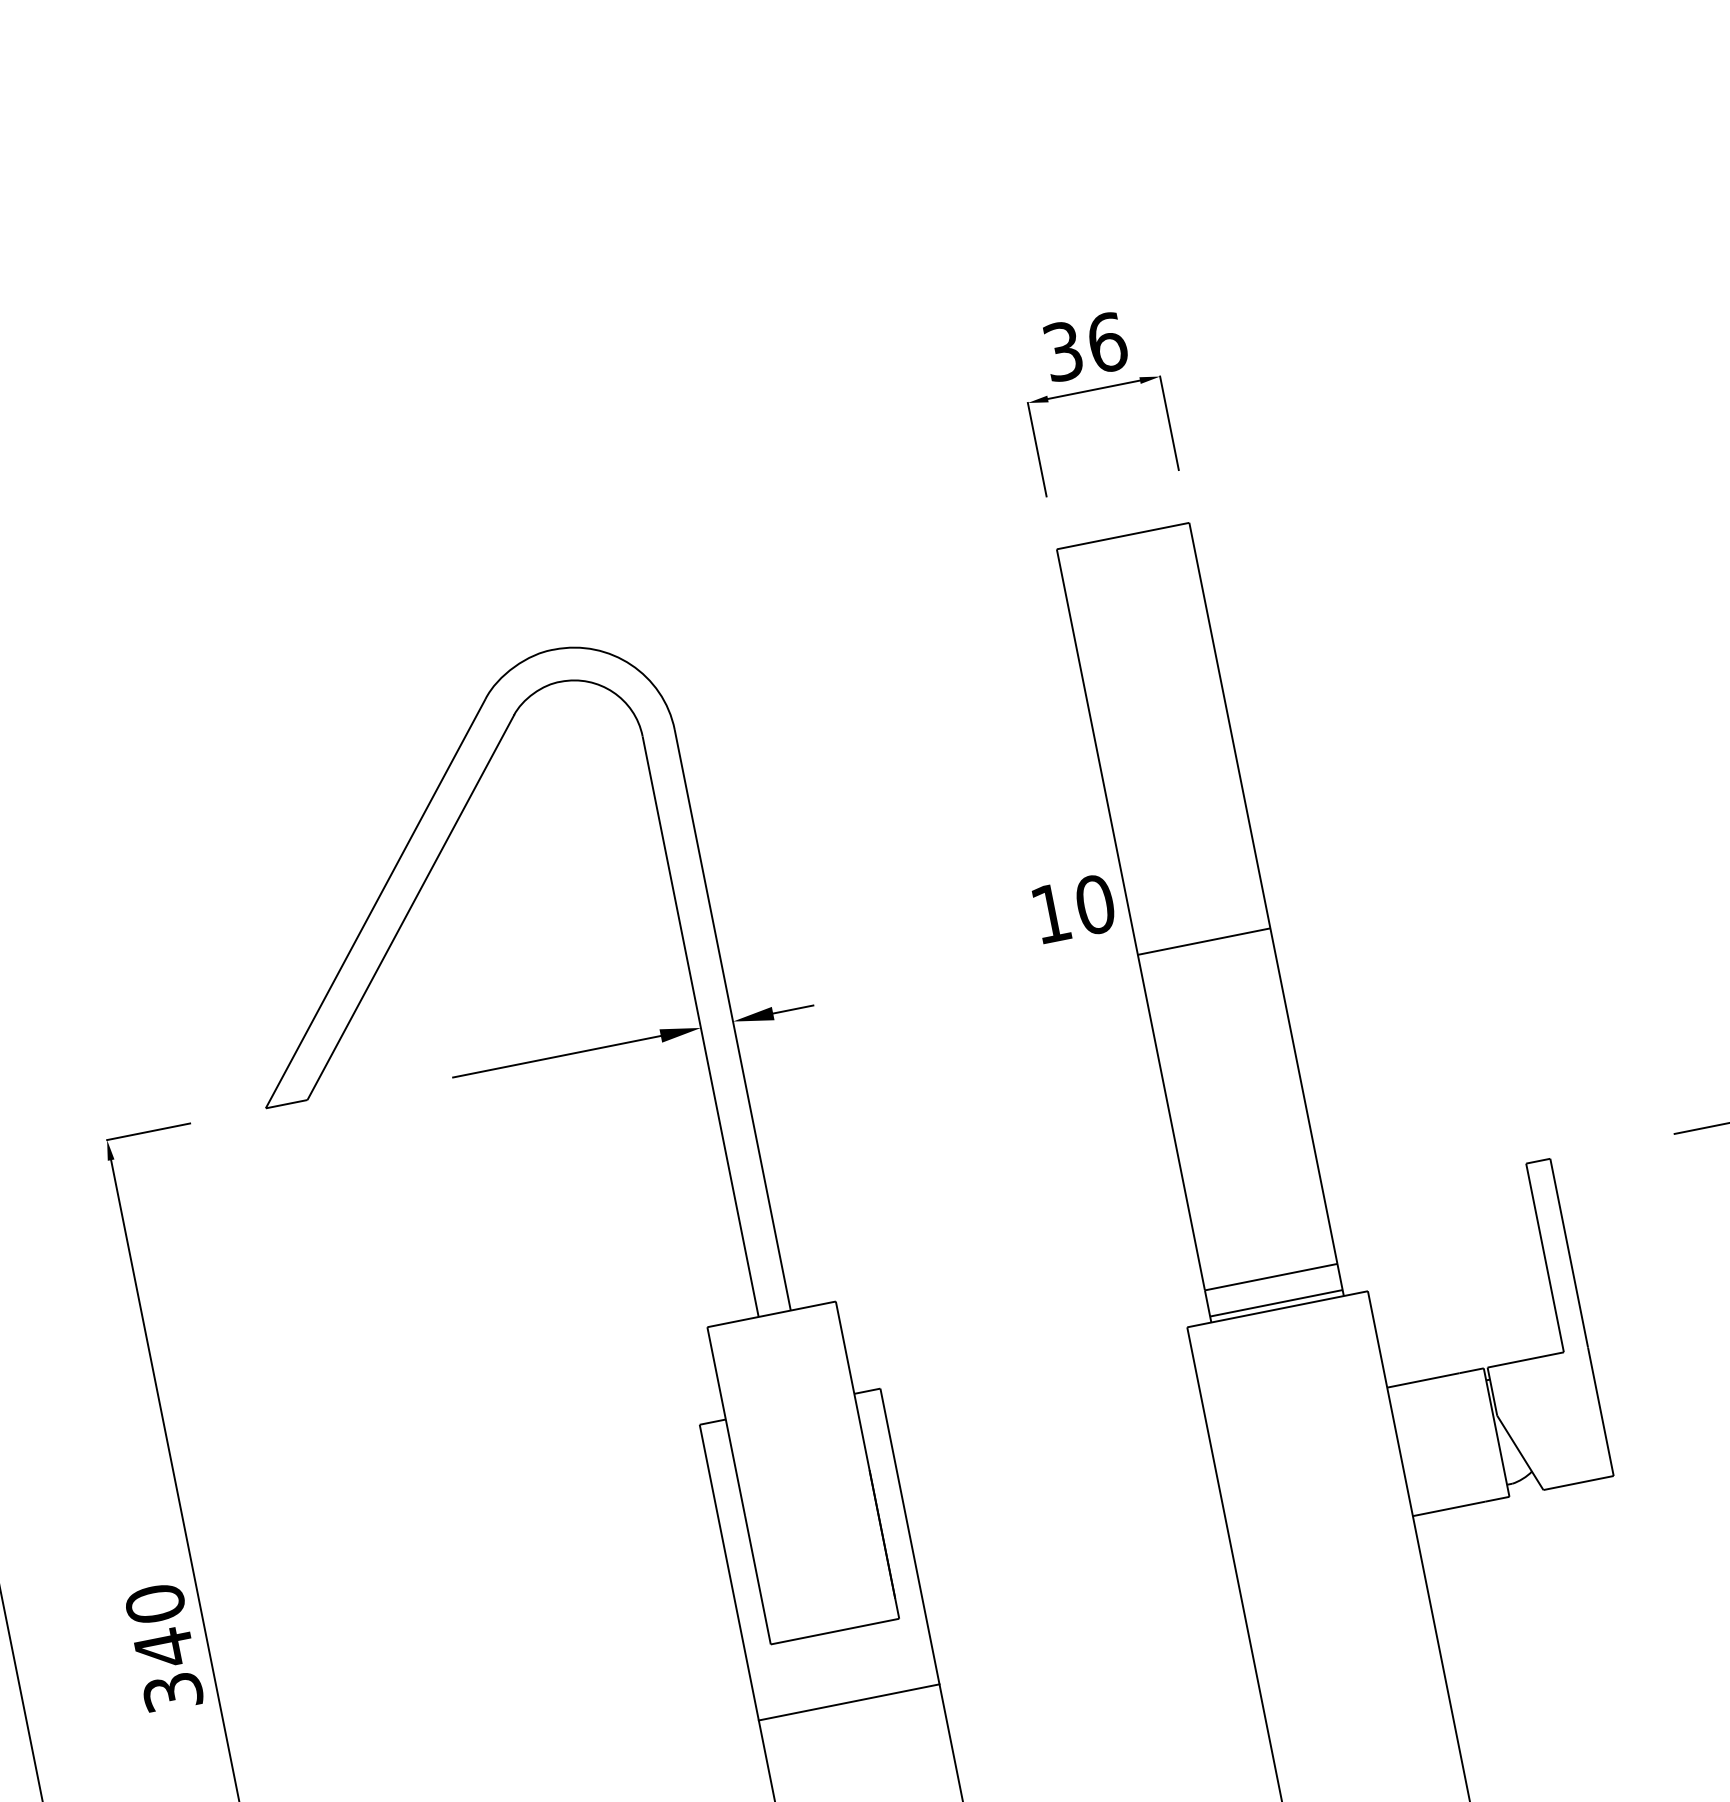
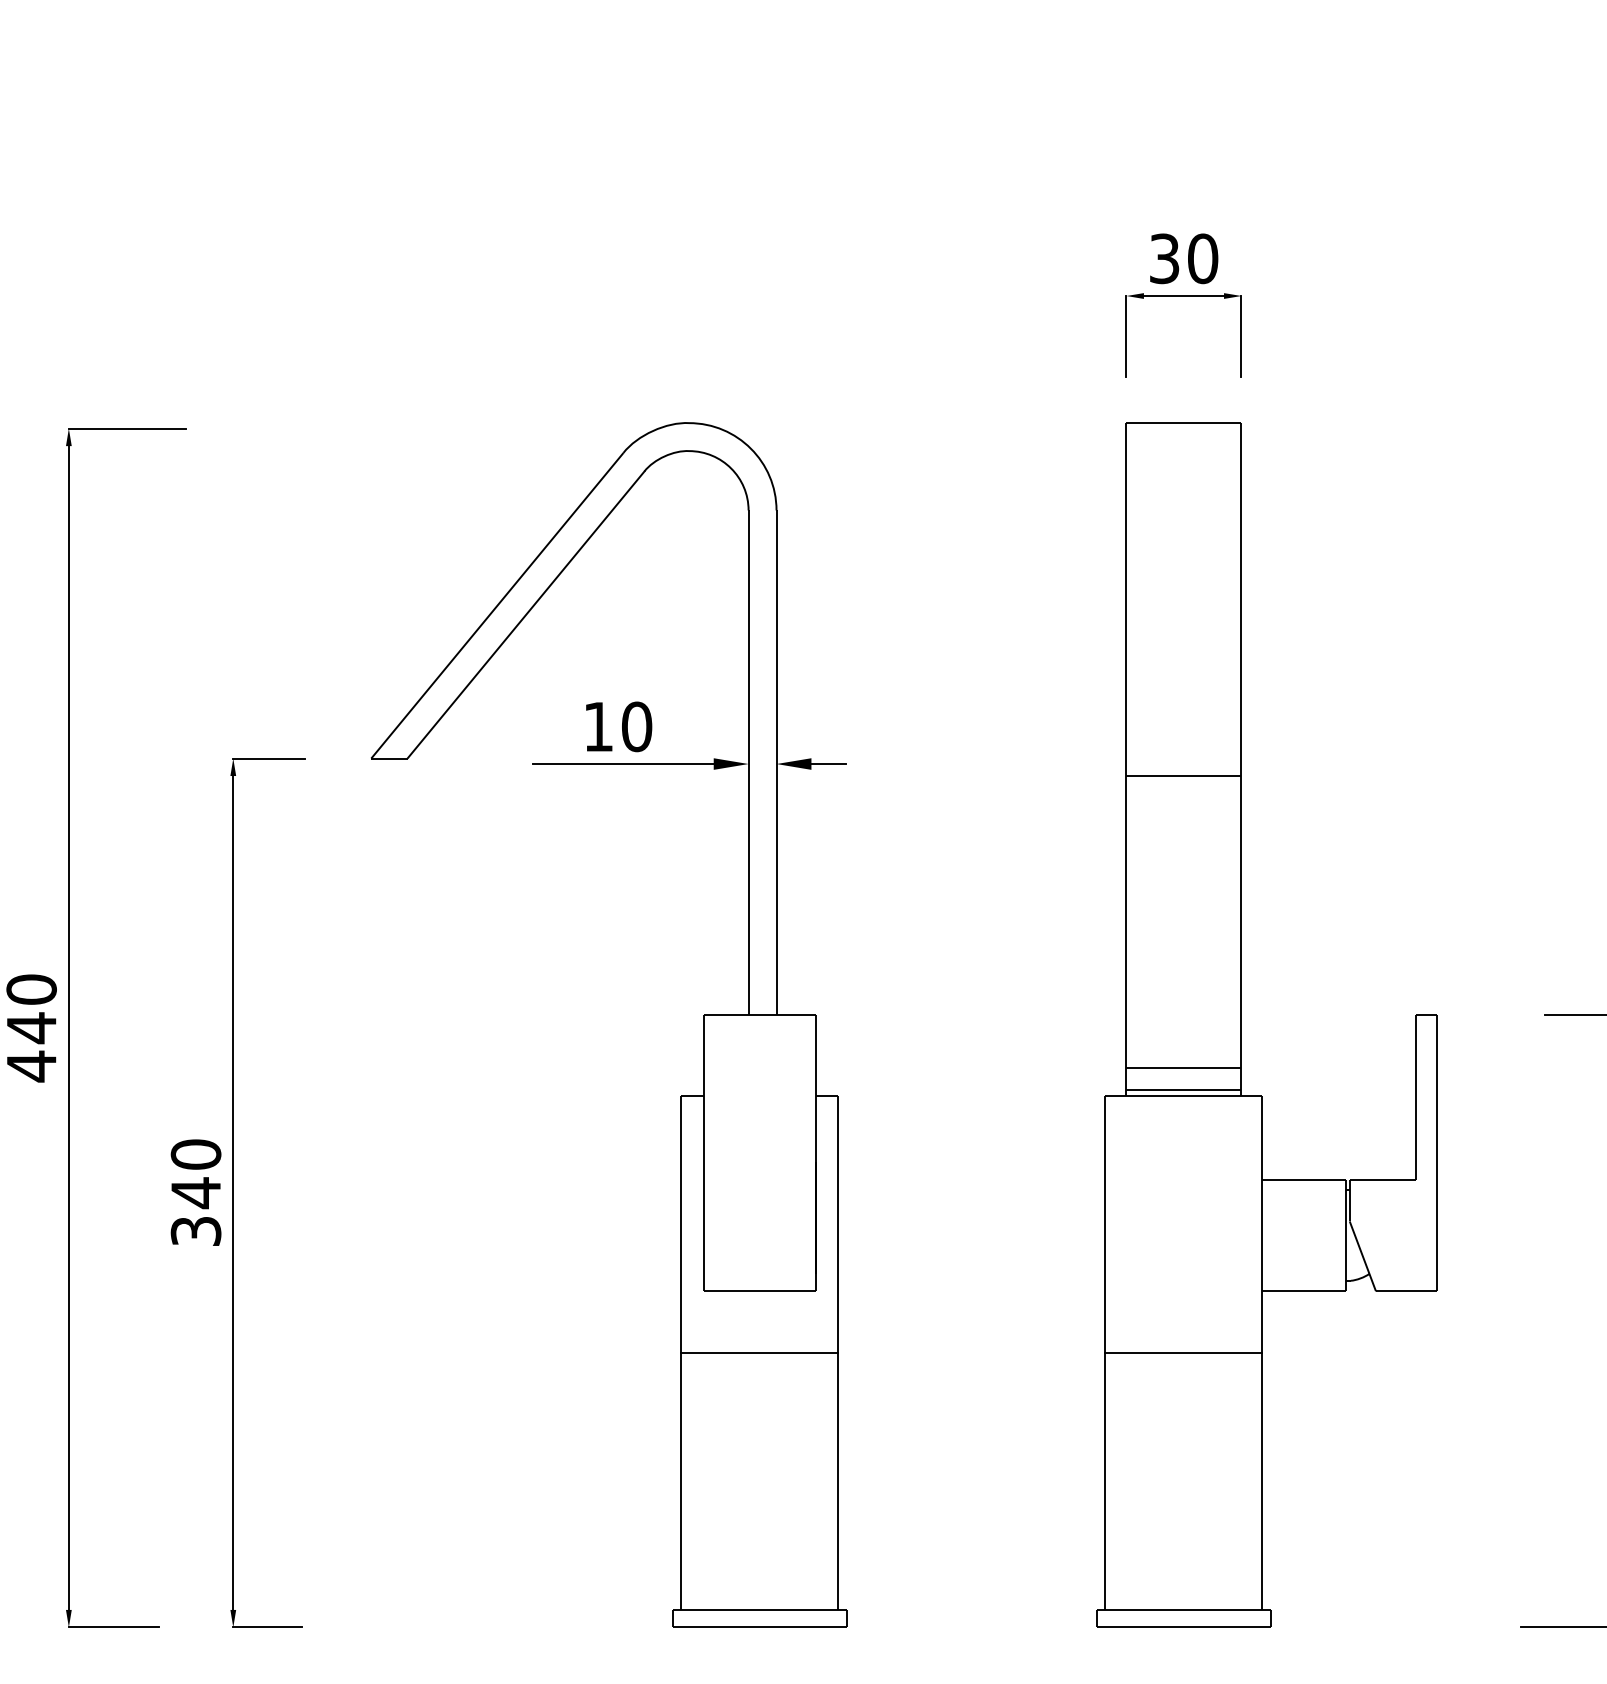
text: (1107, 342) -> (1203, 258), 36 -> 30
text: (1075, 908) -> (619, 726), moved
line: (1336, 1604) -> (1183, 1352), added

